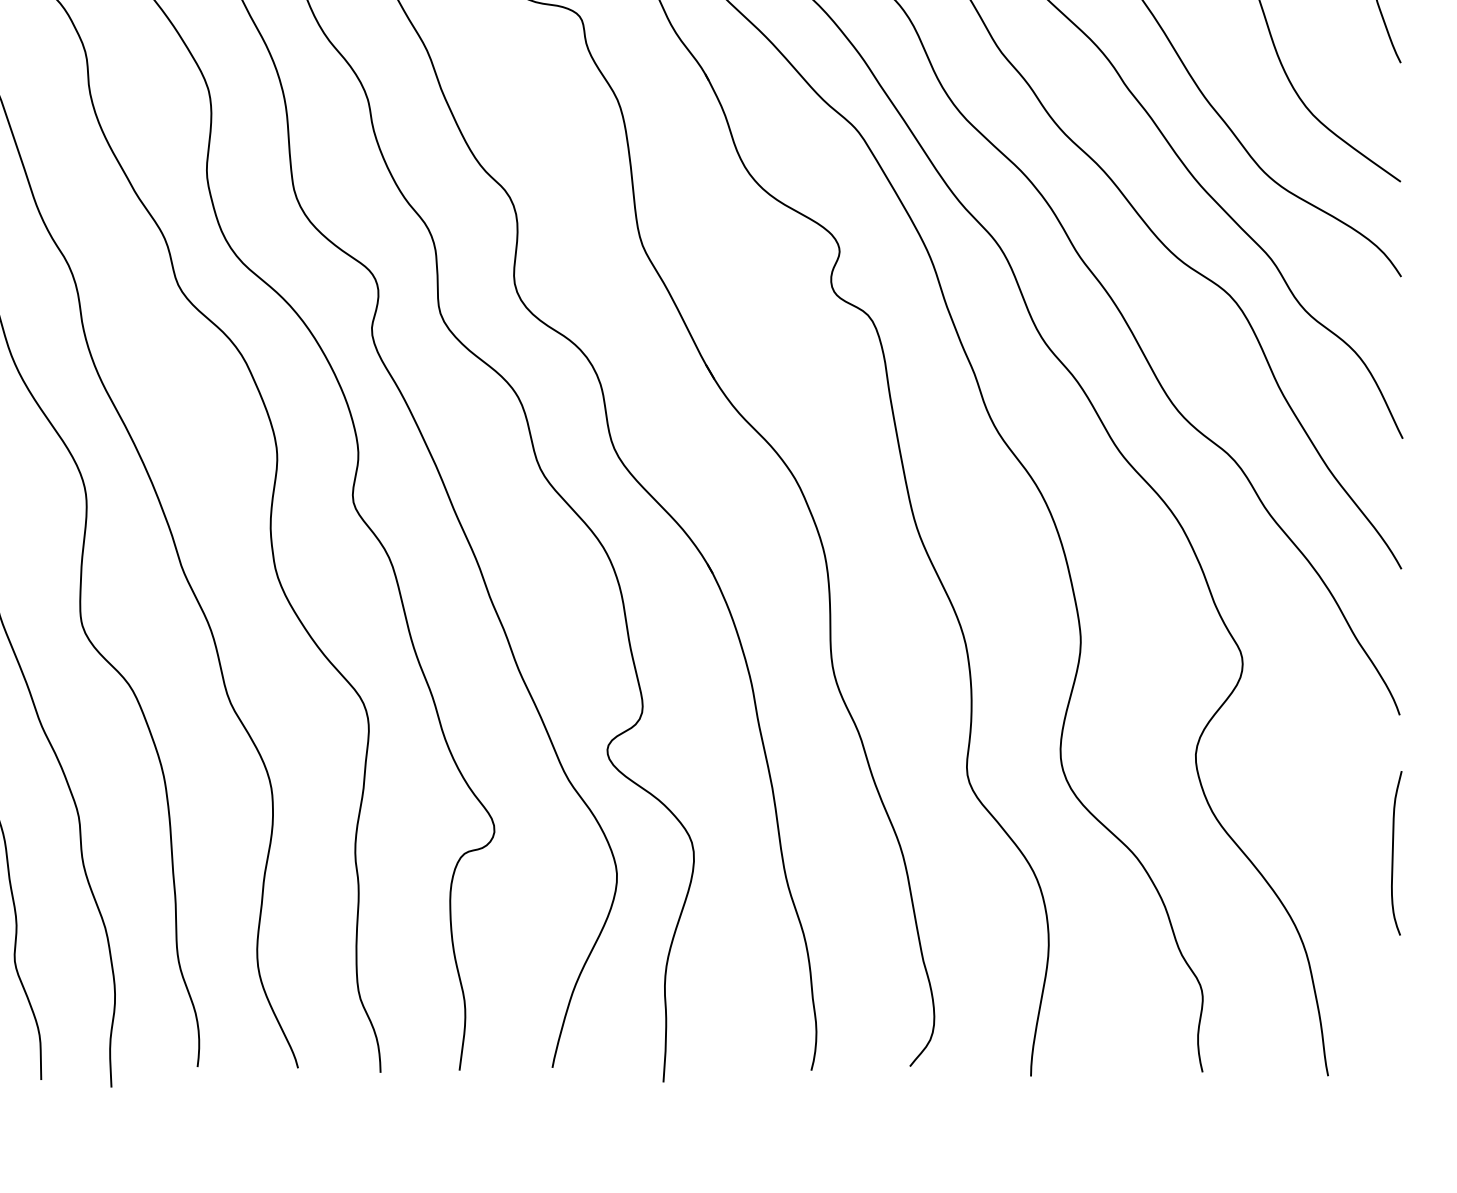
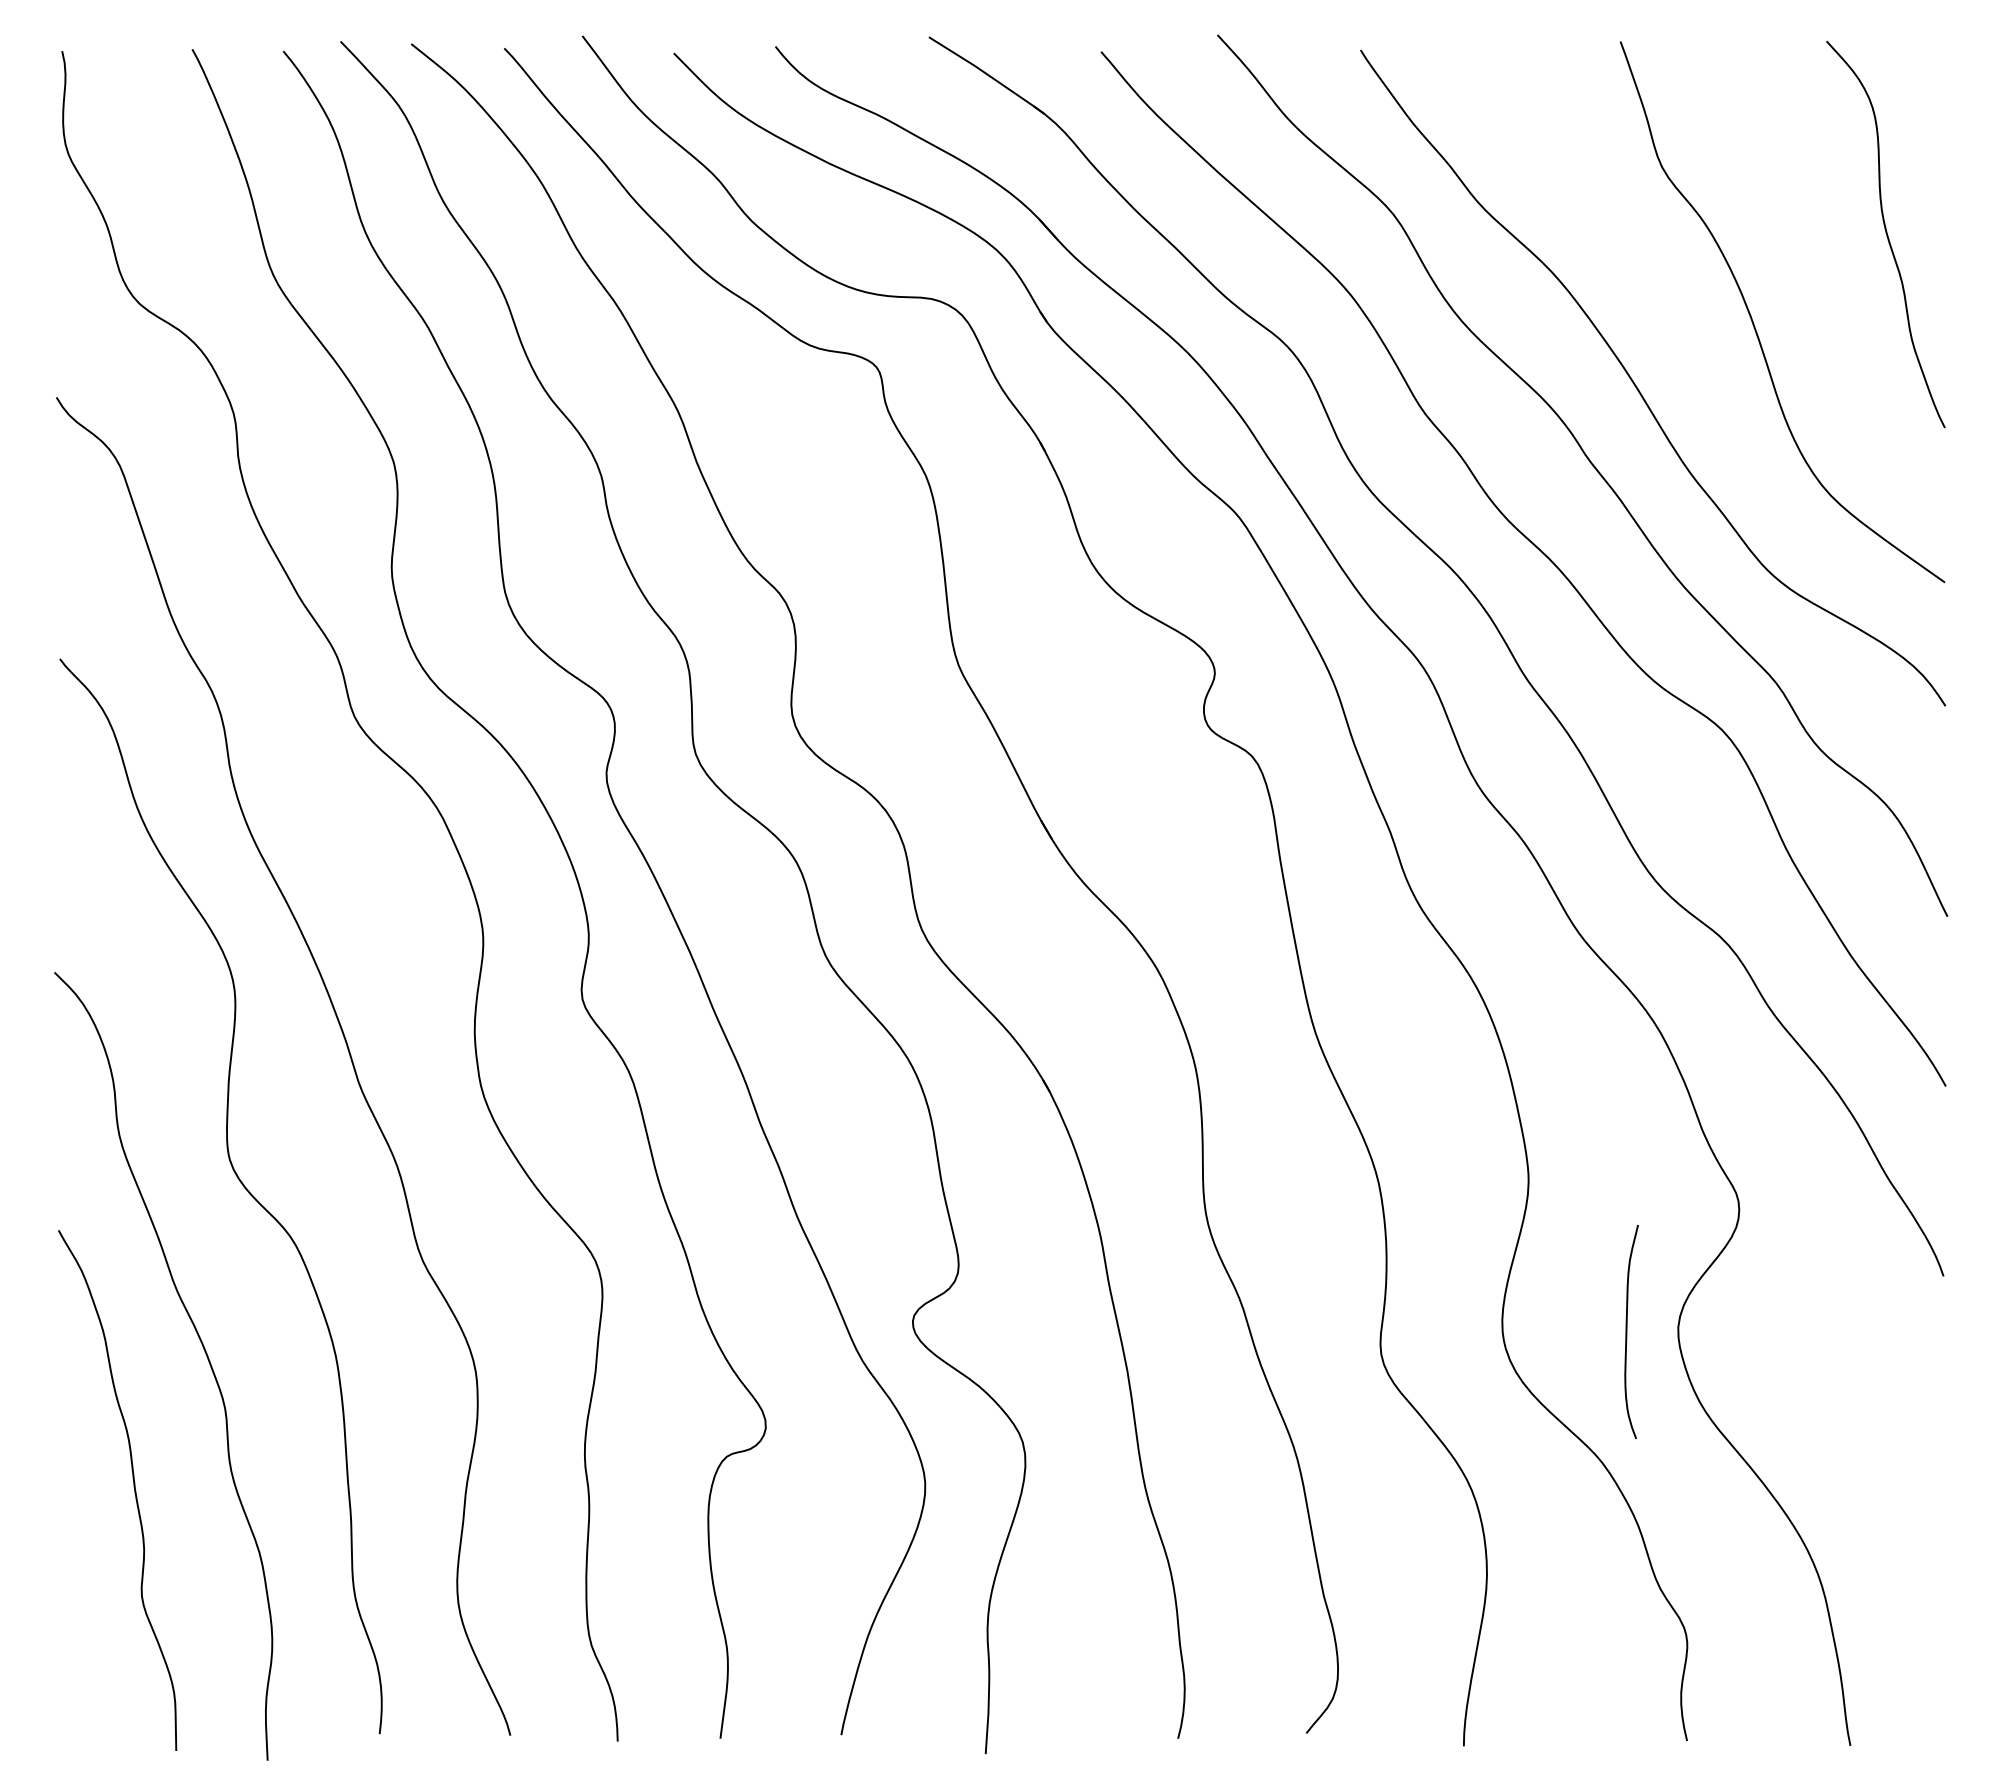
curve: (1393, 853) -> (1627, 1332), moved

